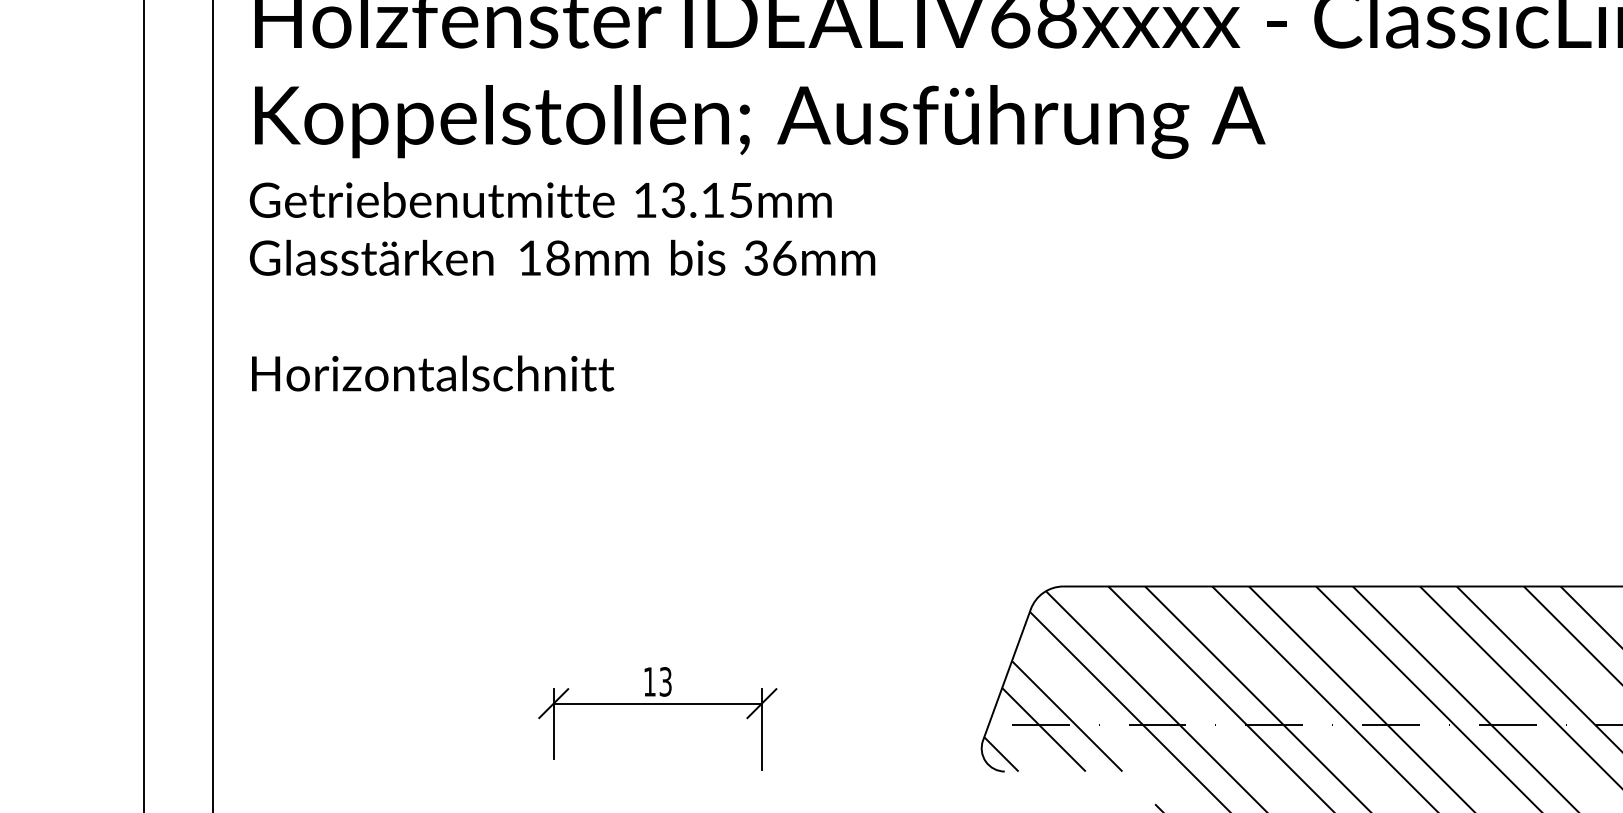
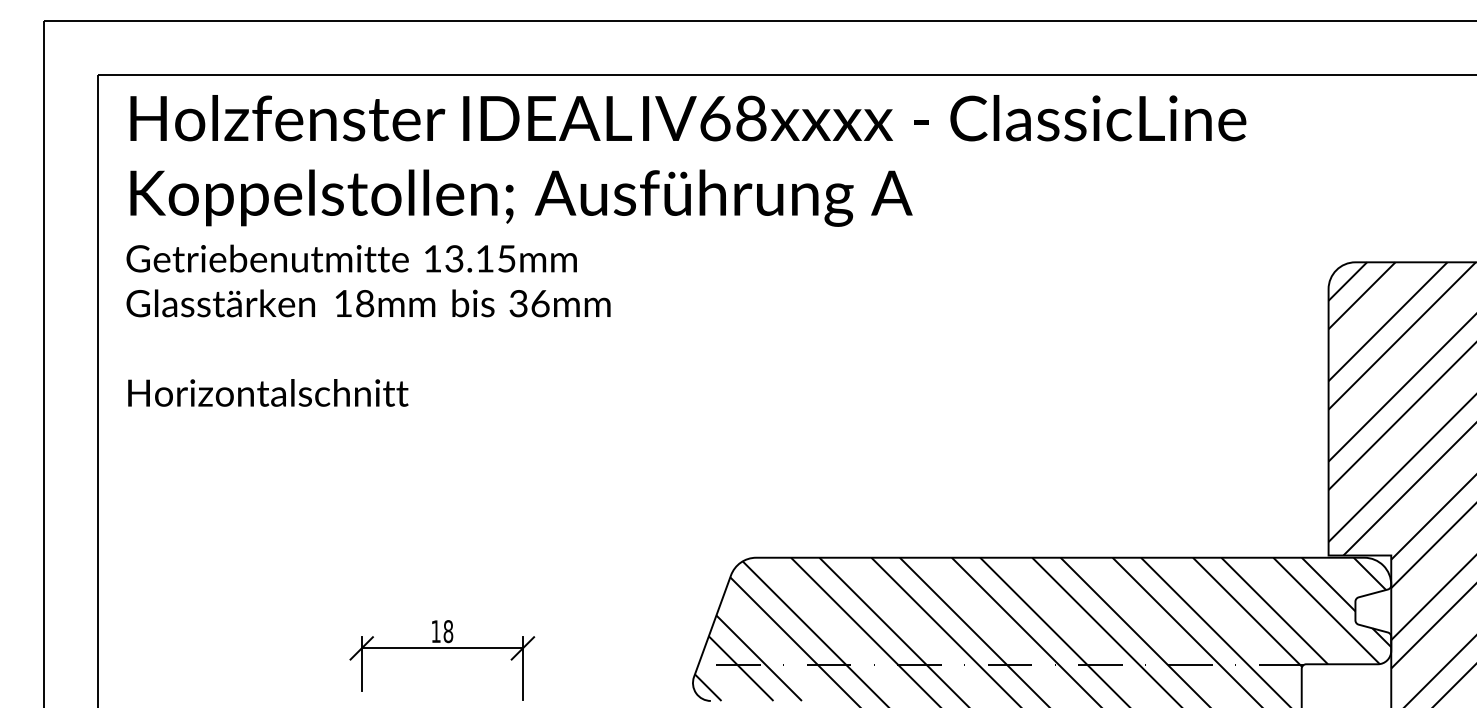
text: (665, 681) -> (448, 631), 13 -> 18

